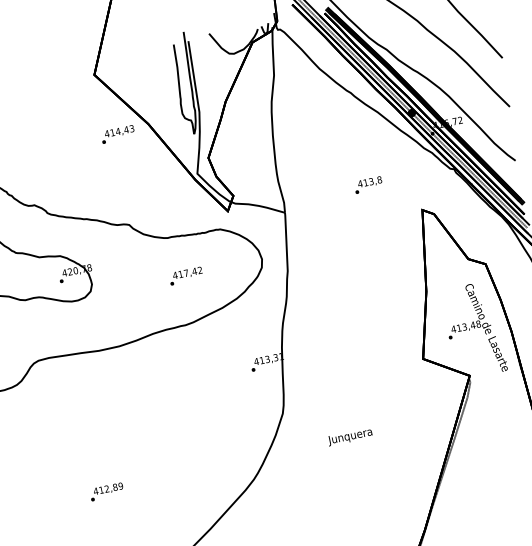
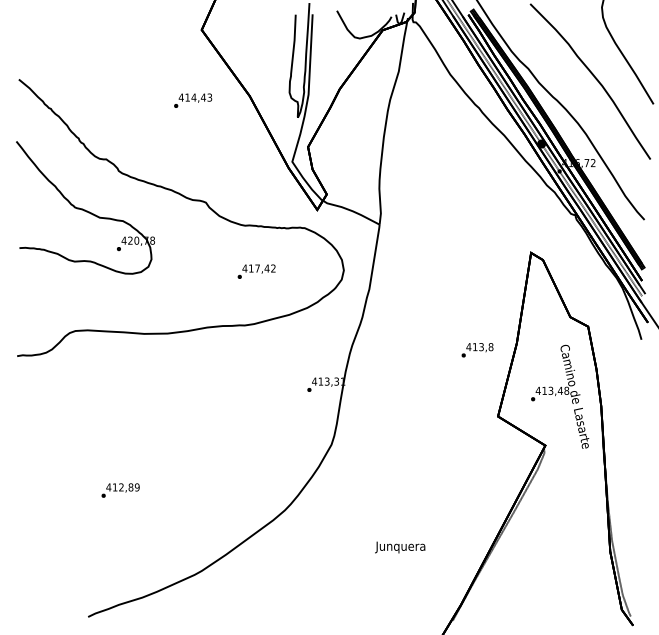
text: (118, 134) -> (193, 100), moved
text: (368, 185) -> (477, 350), moved
text: (350, 436) -> (400, 547), moved

